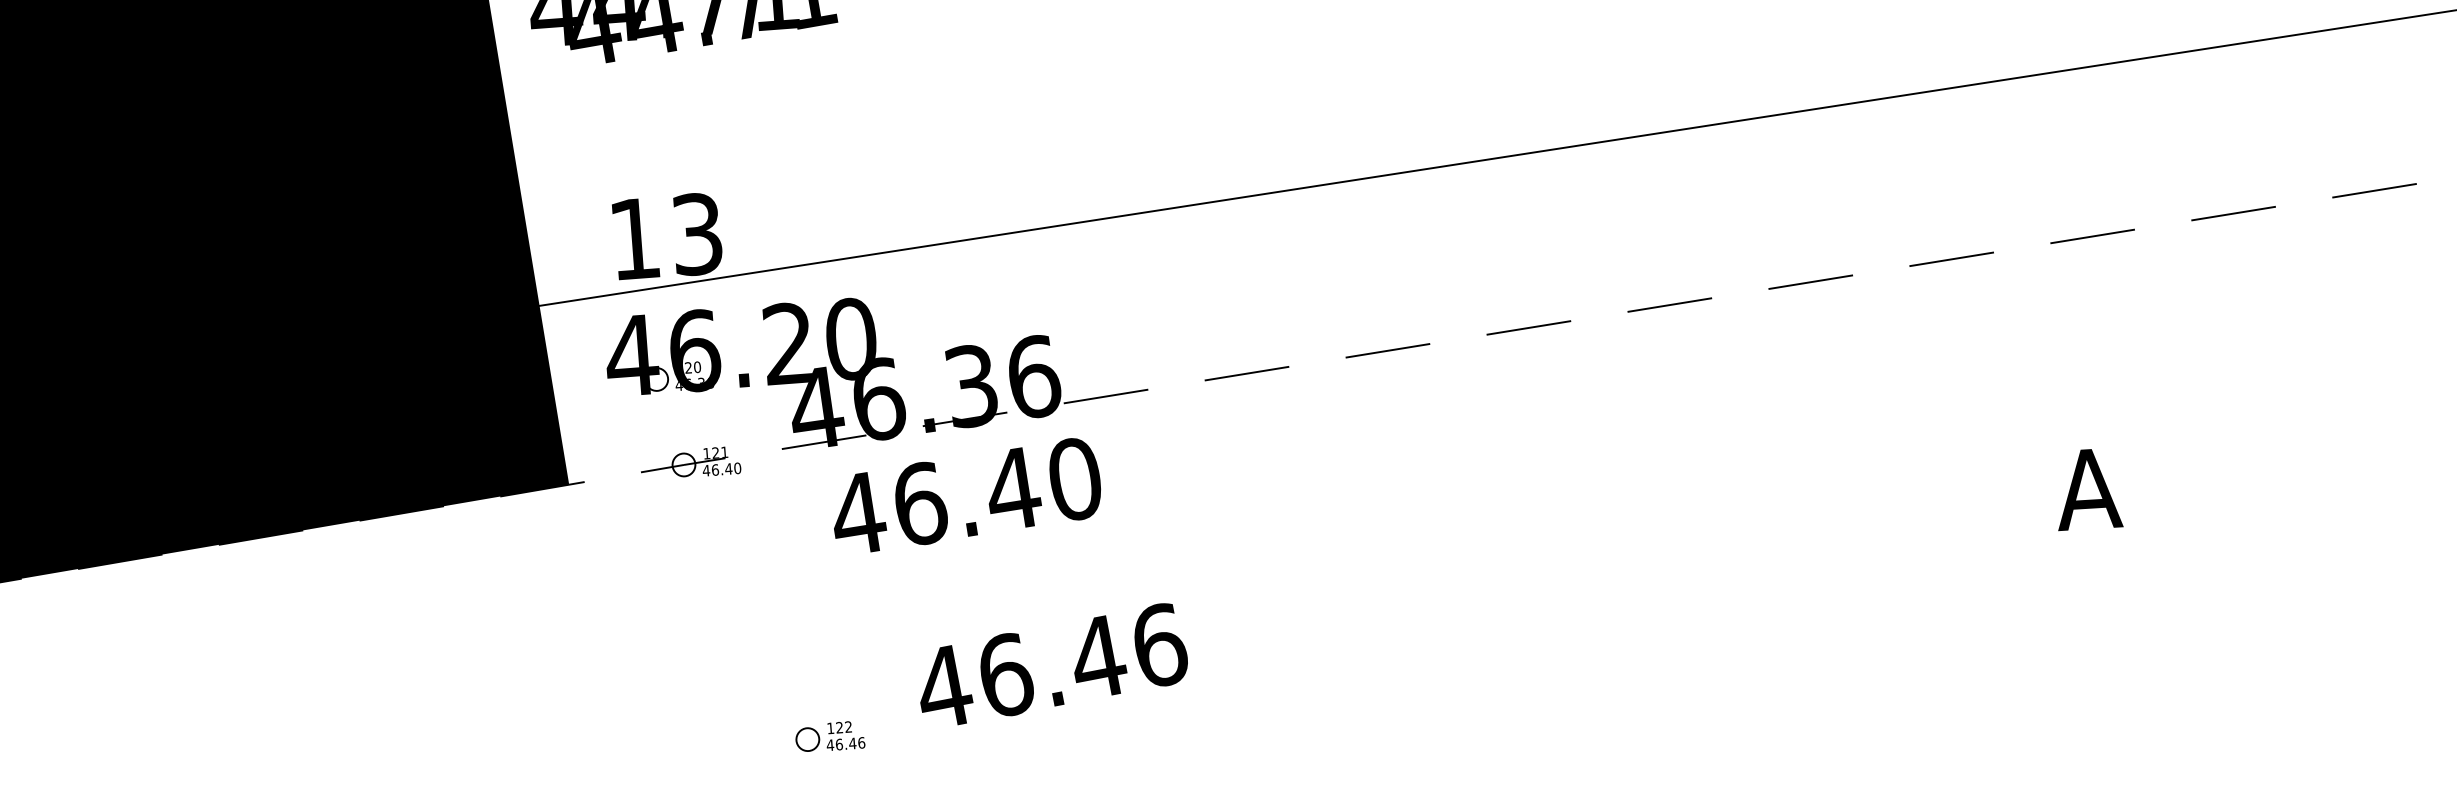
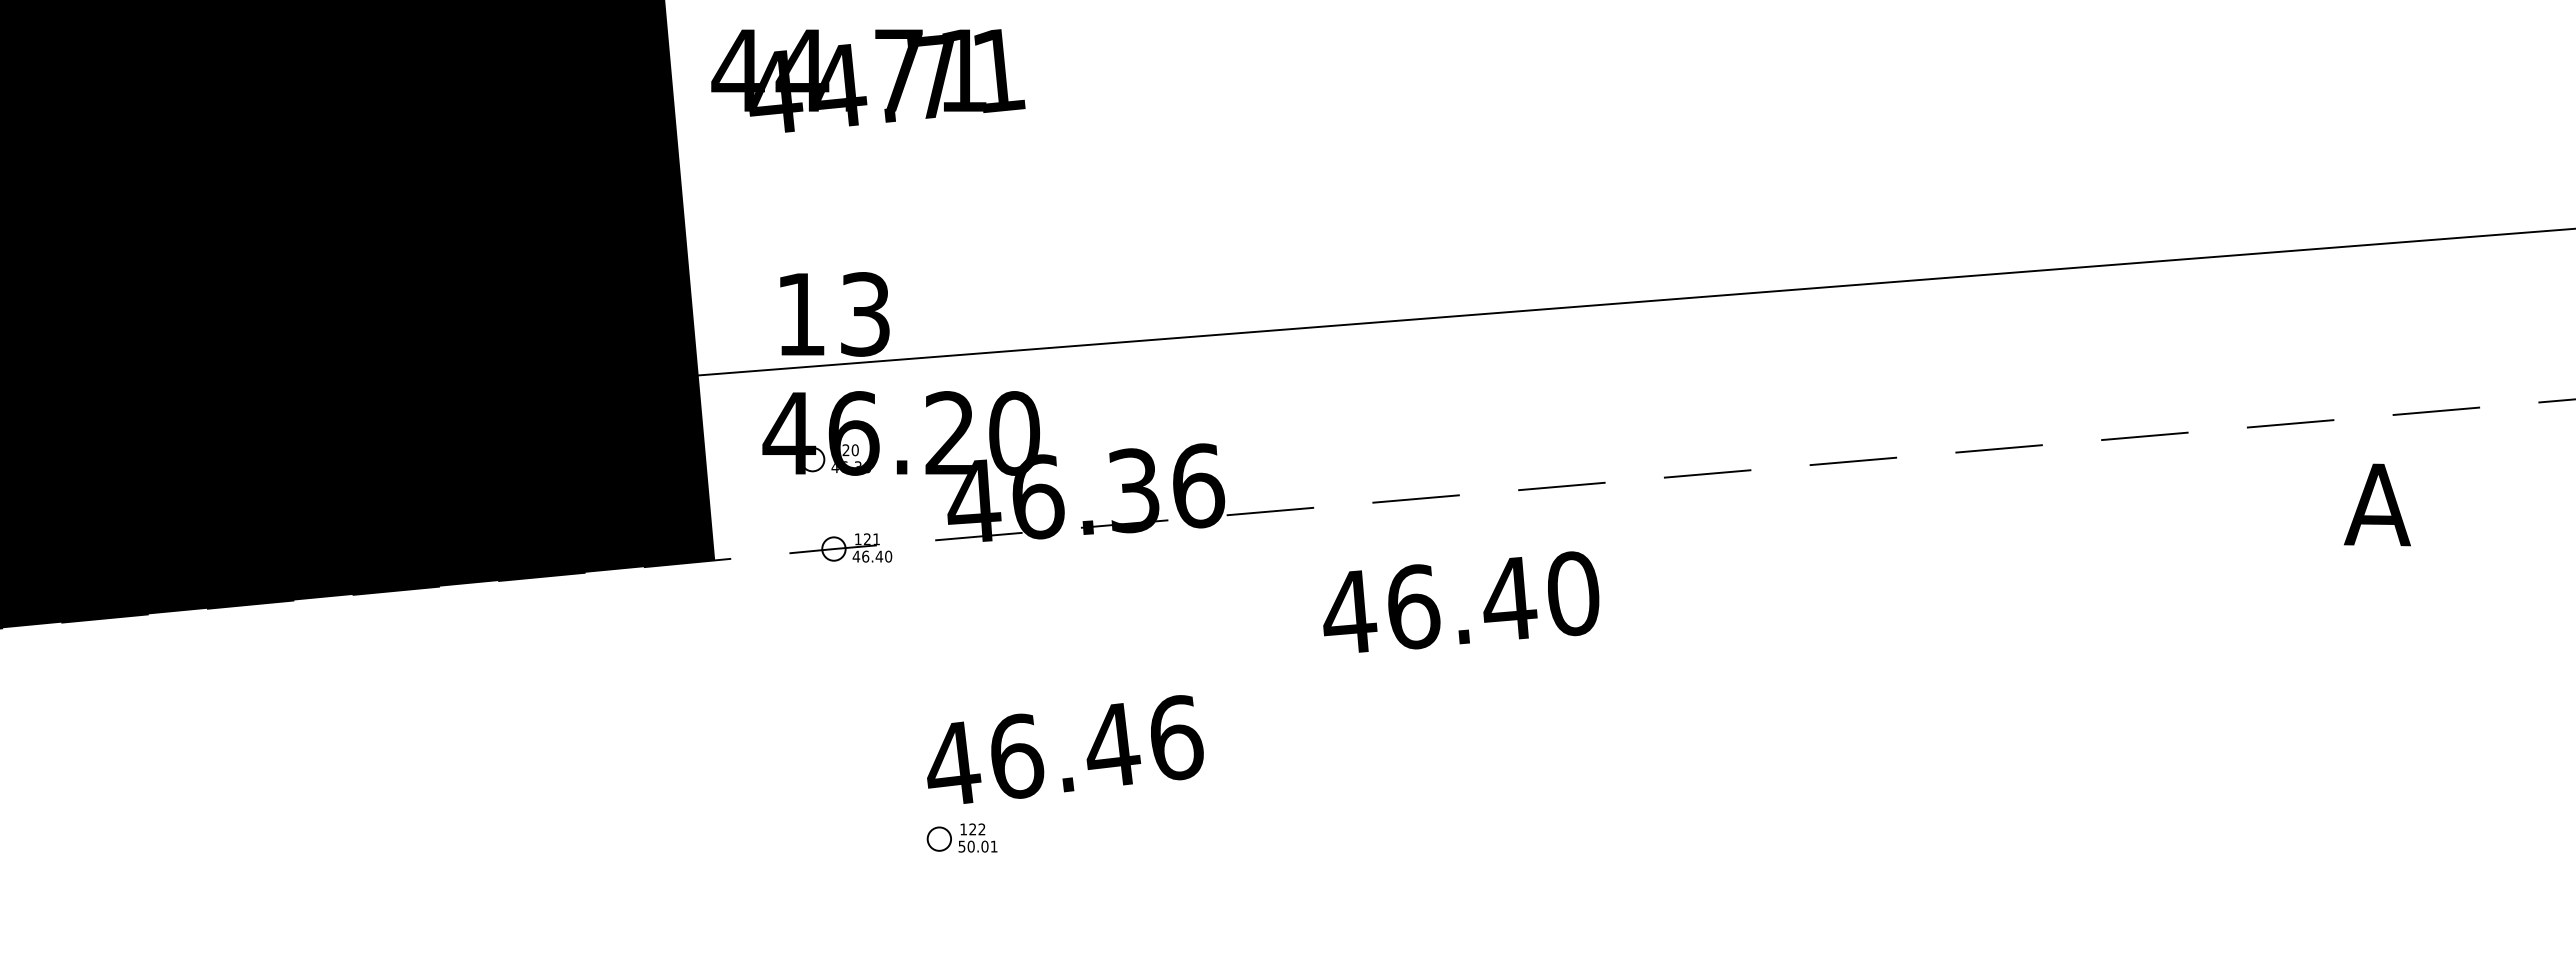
text: (2088, 489) -> (2377, 504), moved
text: (966, 495) -> (1461, 601), moved
text: (1052, 664) -> (1065, 749), moved
text: (845, 743) -> (977, 846), 46.46 -> 50.01

